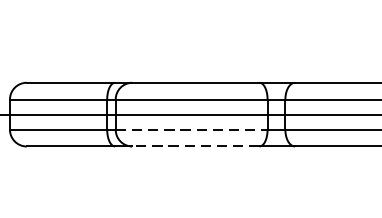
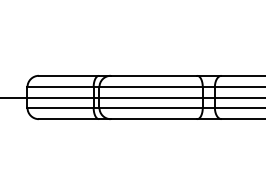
line: (192, 129) -> (151, 107), dashed -> solid
line: (195, 146) -> (153, 119), dashed -> solid

